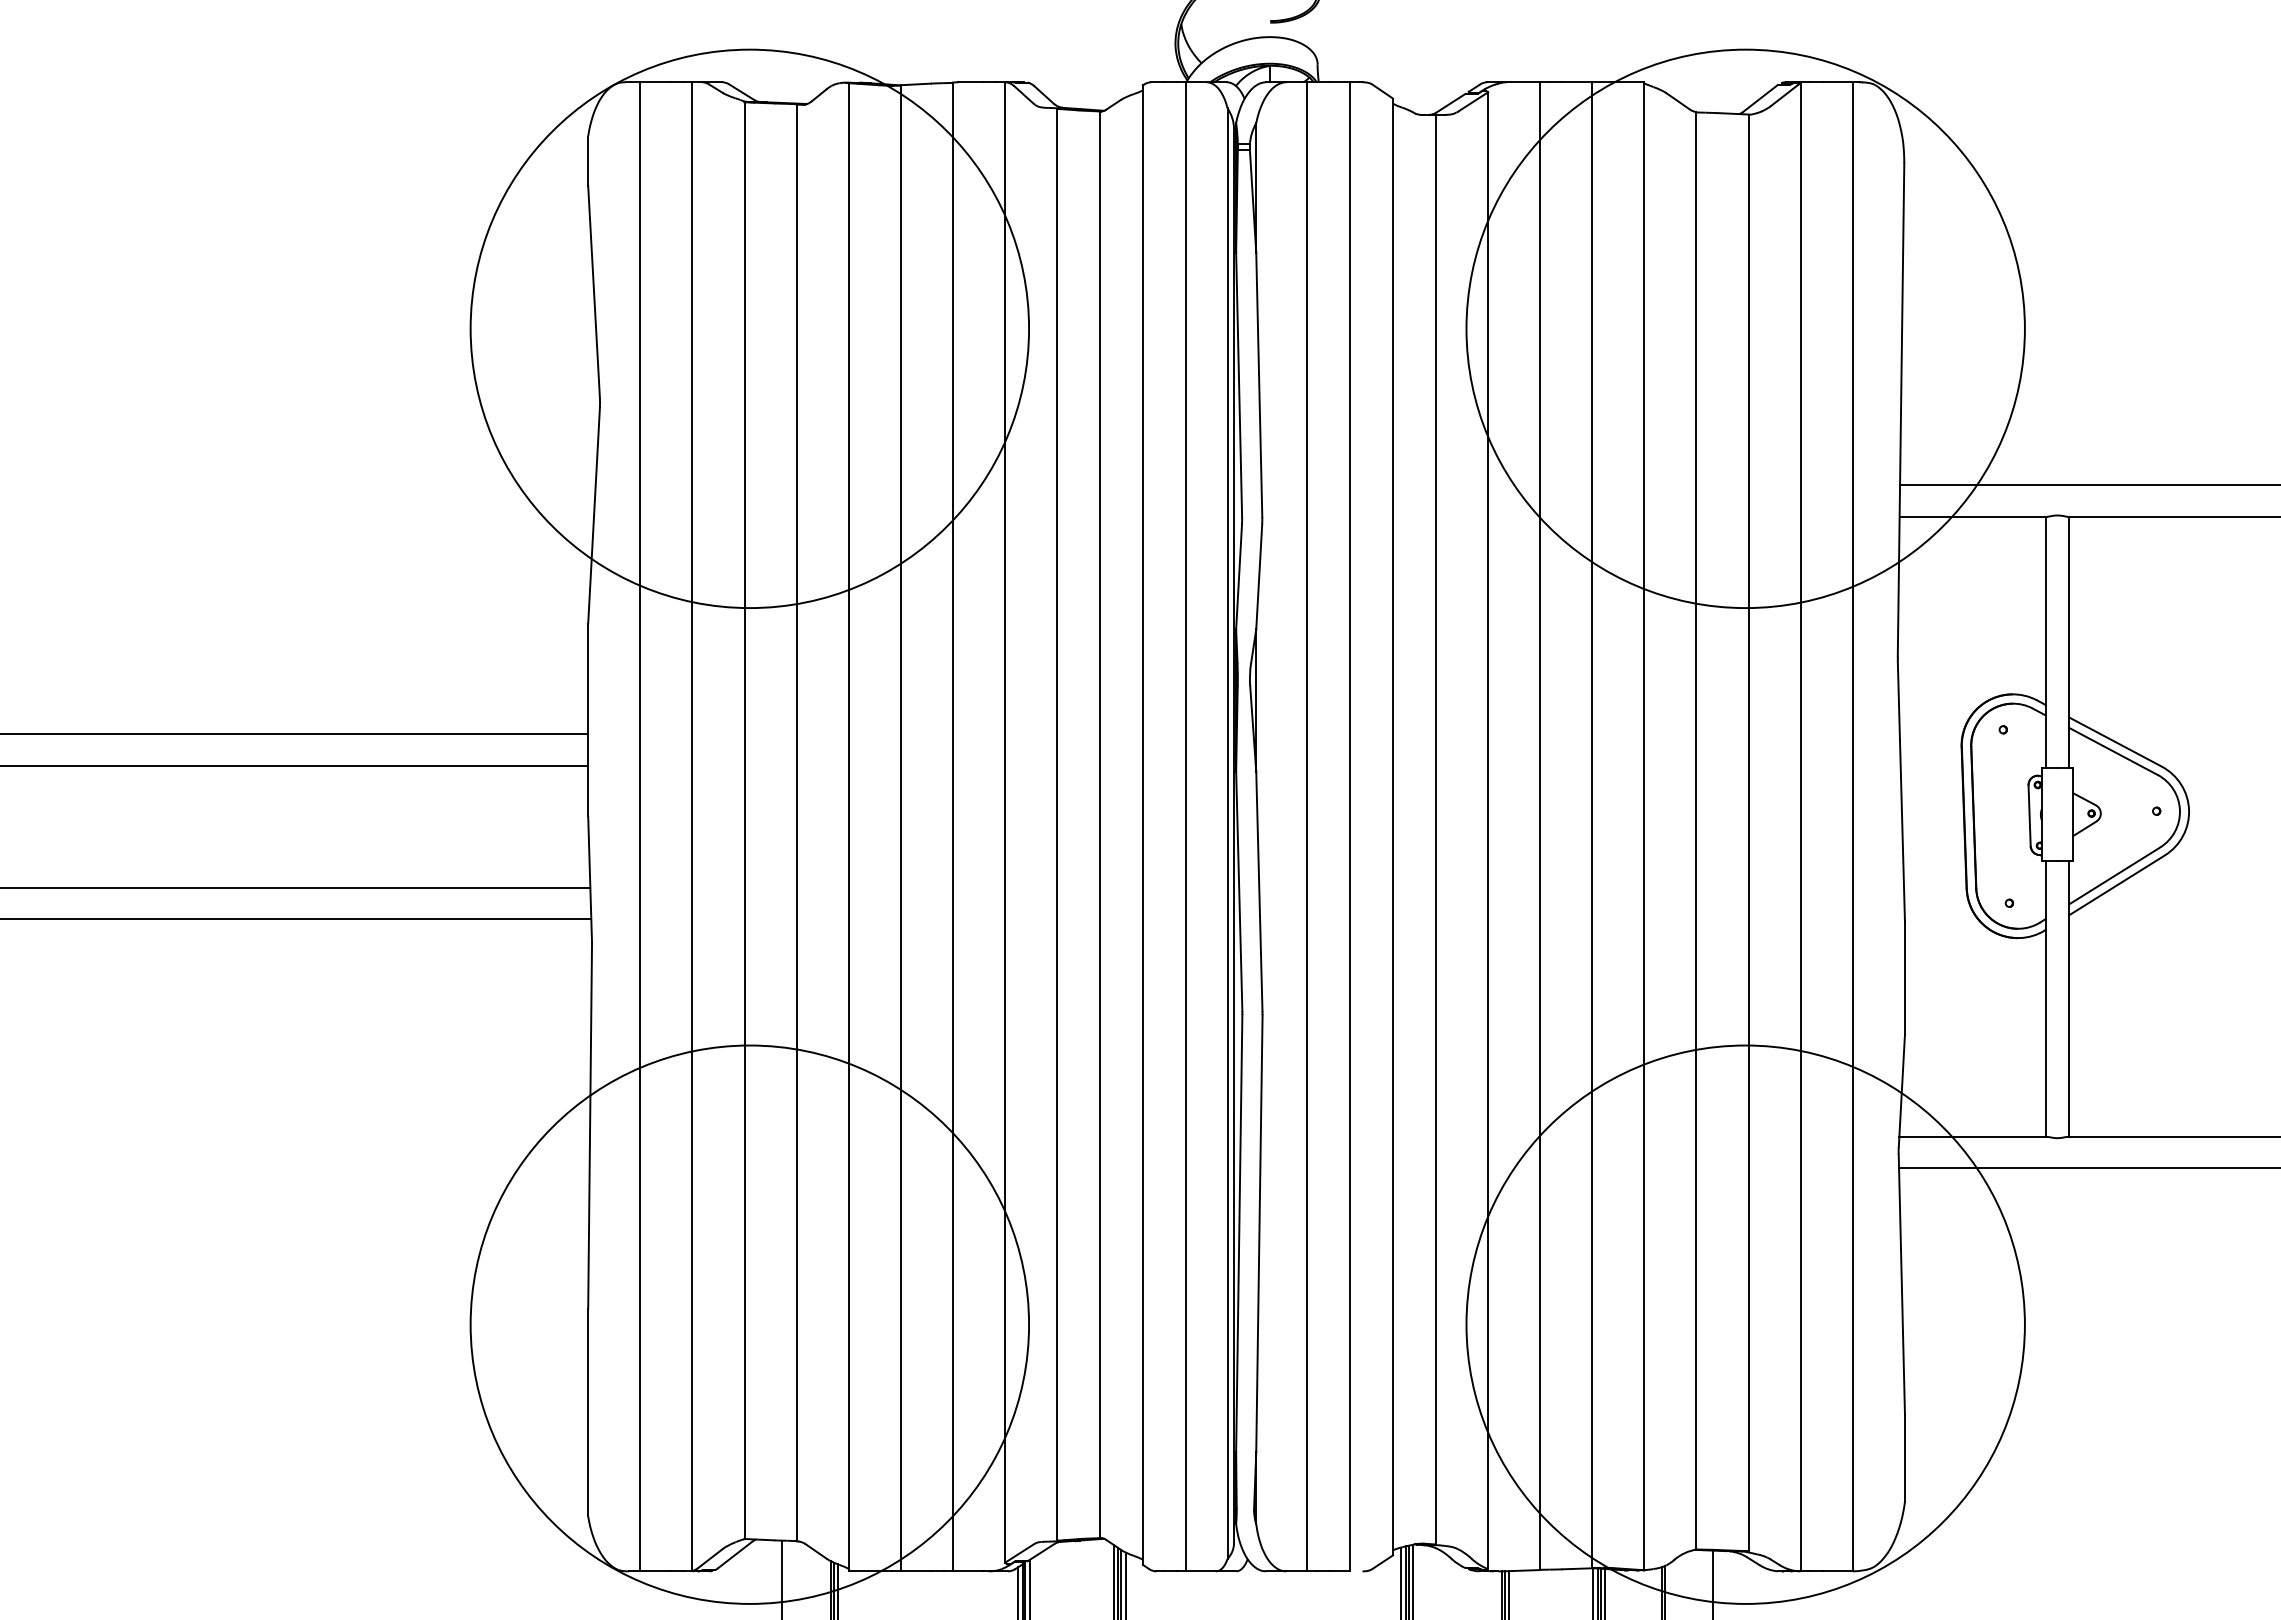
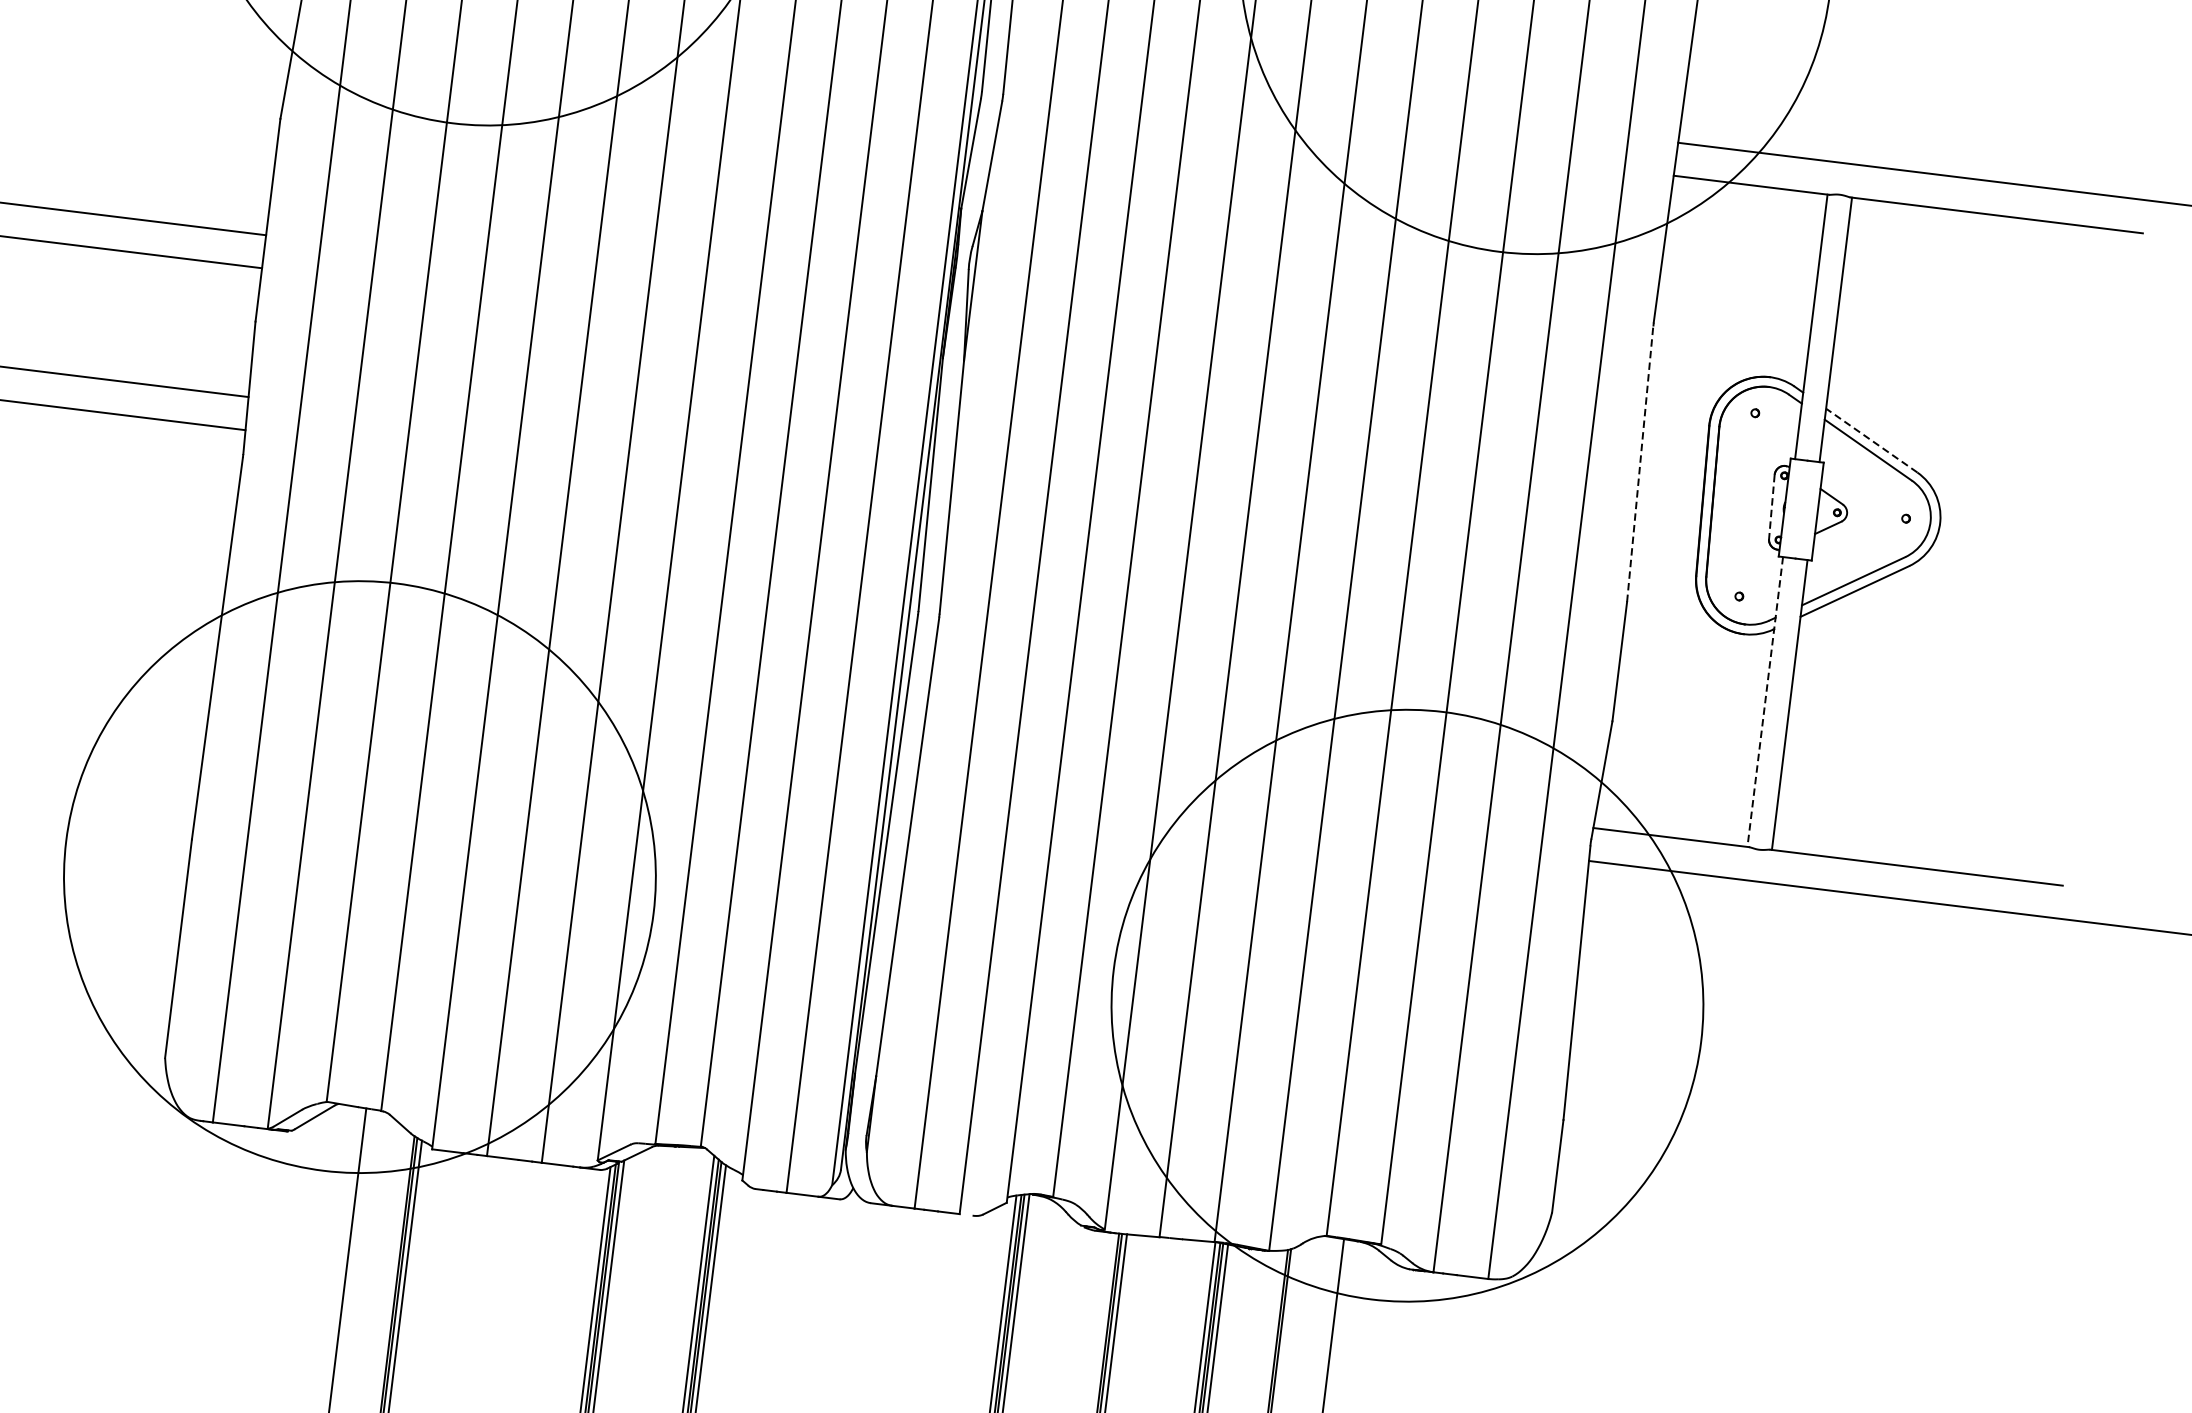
line: (2115, 742) -> (1871, 441), solid -> dashed
line: (1901, 790) -> (1640, 463), solid -> dashed
line: (2029, 816) -> (1771, 507), solid -> dashed
line: (2045, 999) -> (1764, 702), solid -> dashed

